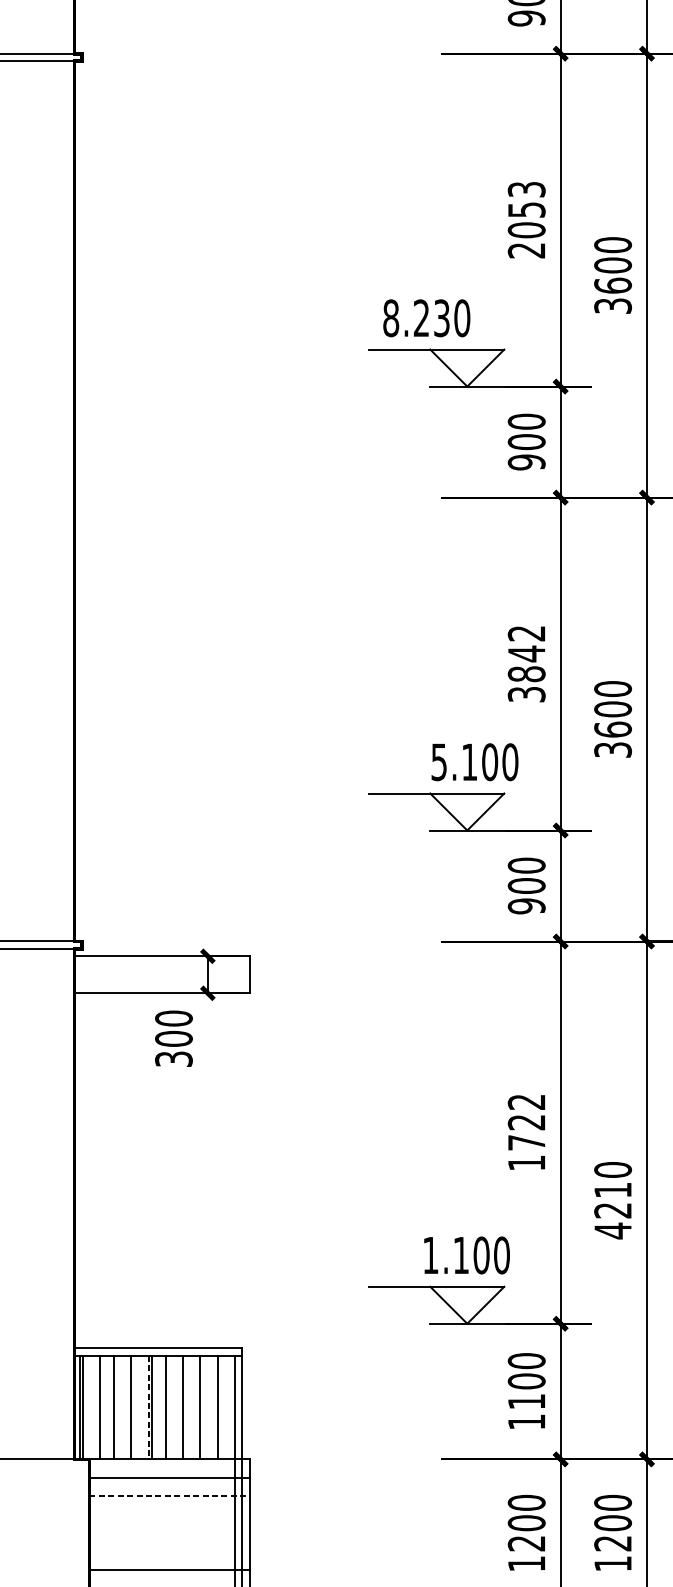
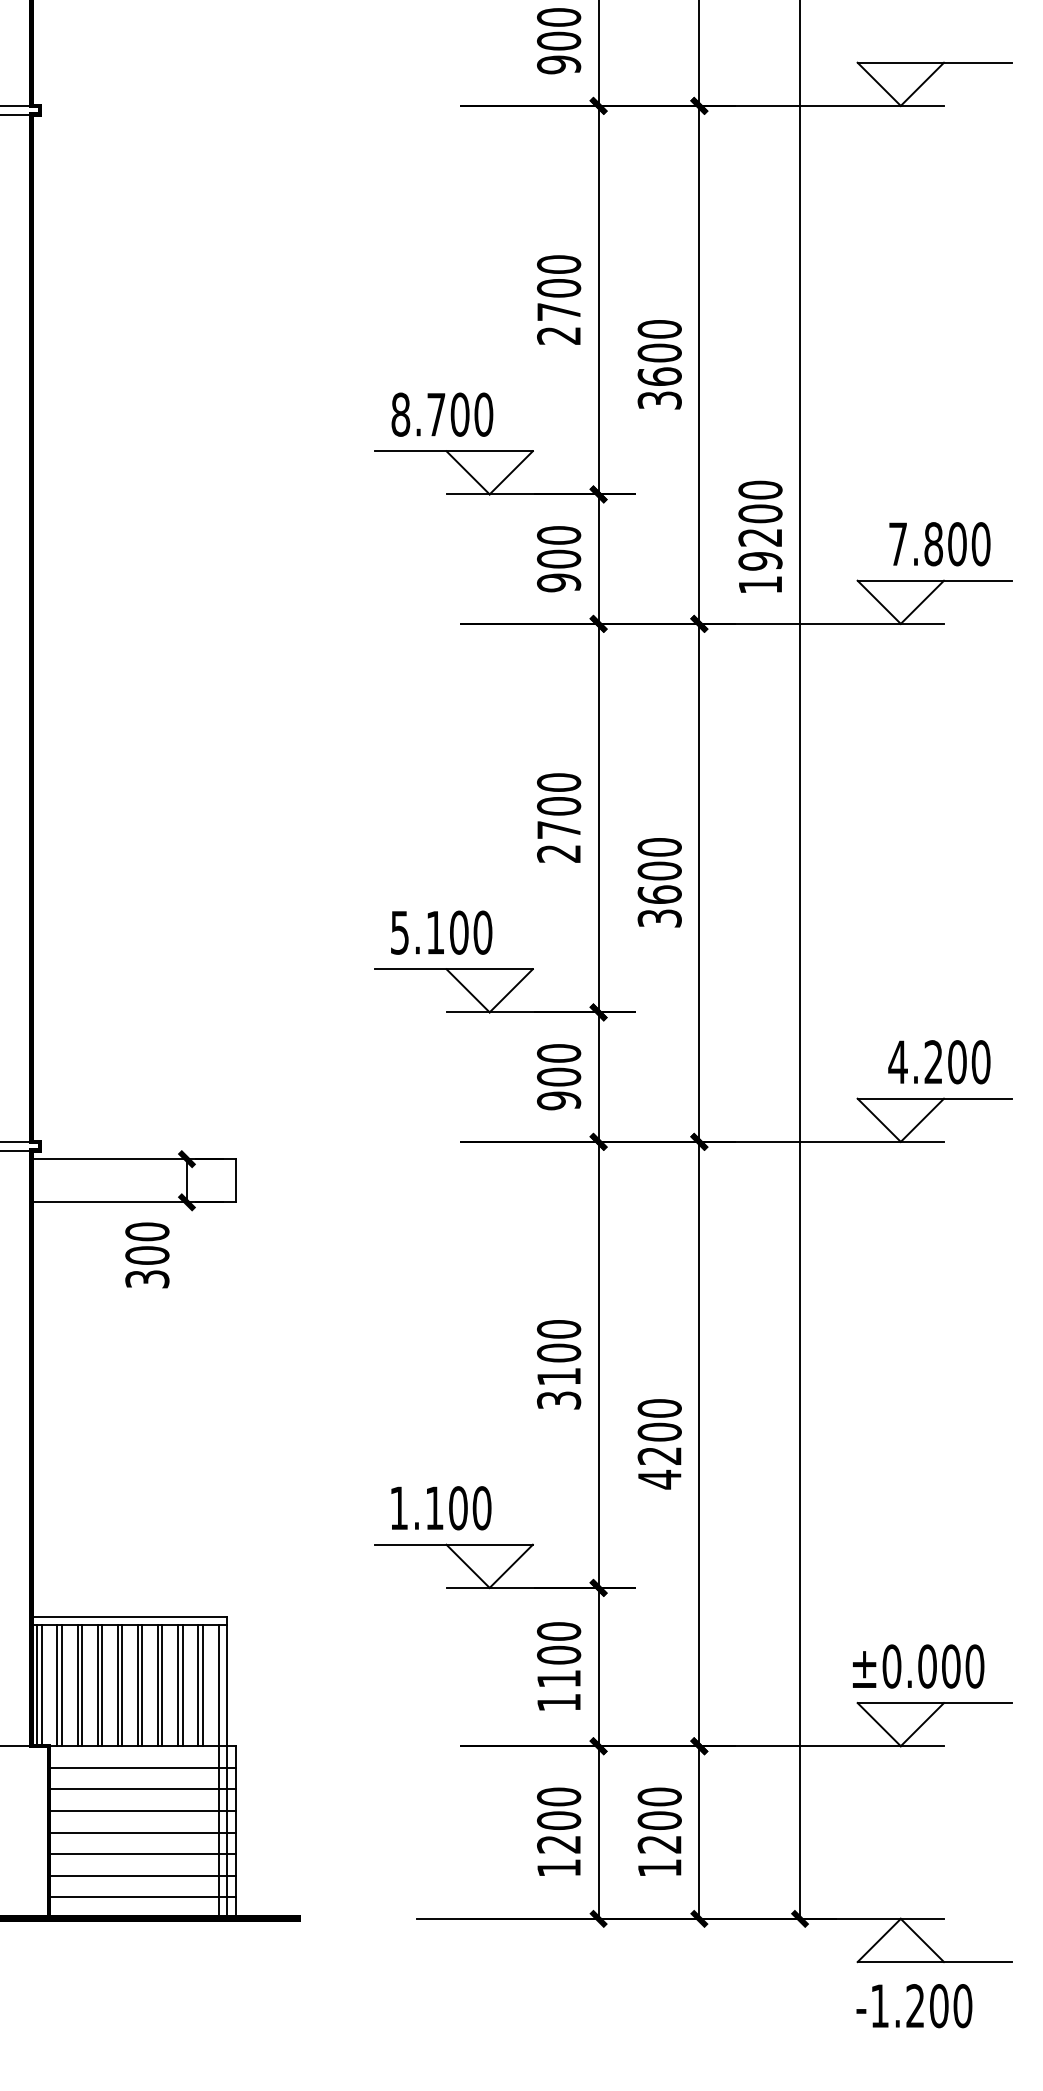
text: (527, 210) -> (559, 288), 2053 -> 2700
text: (432, 318) -> (448, 414), 8.230 -> 8.700
text: (527, 663) -> (559, 817), 3842 -> 2700
text: (474, 762) -> (441, 932), moved
text: (527, 1132) -> (559, 1364), 1722 -> 3100
text: (612, 1189) -> (659, 1431), 4210 -> 4200
text: (467, 1255) -> (441, 1508), moved
line: (96, 1407) -> (57, 1685), added
line: (117, 1407) -> (81, 1685), added
line: (134, 1407) -> (101, 1685), added
line: (169, 1407) -> (142, 1685), added
line: (186, 1407) -> (162, 1685), added
line: (204, 1407) -> (182, 1685), added
line: (221, 1407) -> (202, 1685), added
line: (148, 1408) -> (117, 1686), dashed -> solid
line: (169, 1496) -> (142, 1789), dashed -> solid
line: (168, 1514) -> (141, 1810), added
line: (168, 1533) -> (141, 1832), added
line: (168, 1552) -> (141, 1854), added

